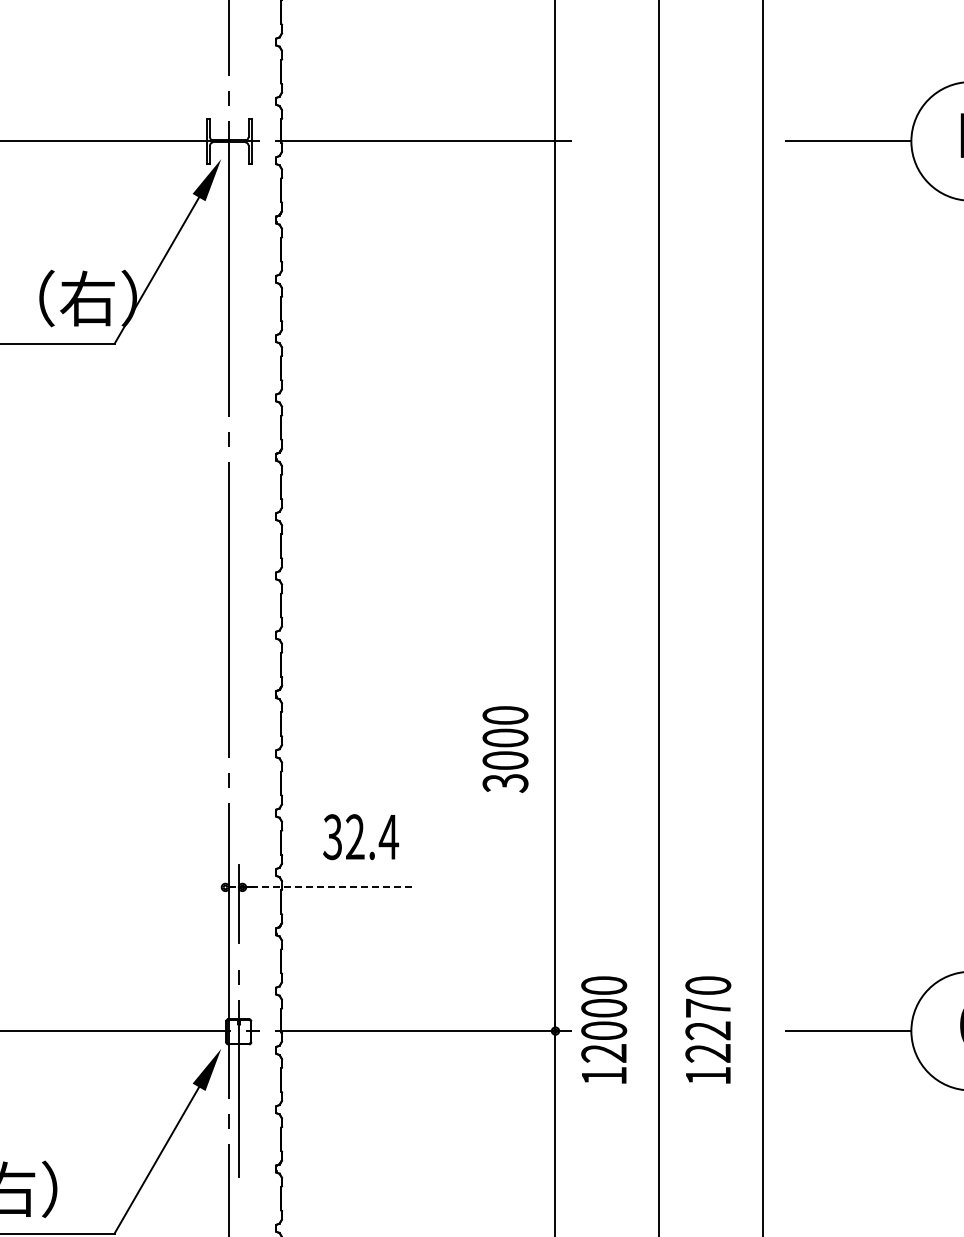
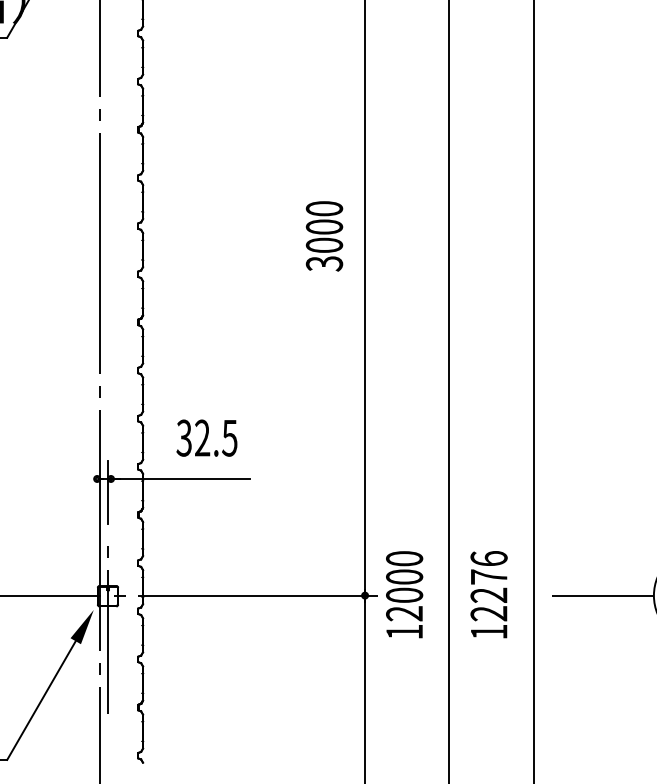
text: (505, 749) -> (324, 236), moved
text: (388, 837) -> (229, 438), 32.4 -> 32.5
line: (321, 887) -> (175, 479), dashed -> solid
text: (708, 985) -> (489, 558), 12270 -> 12276

